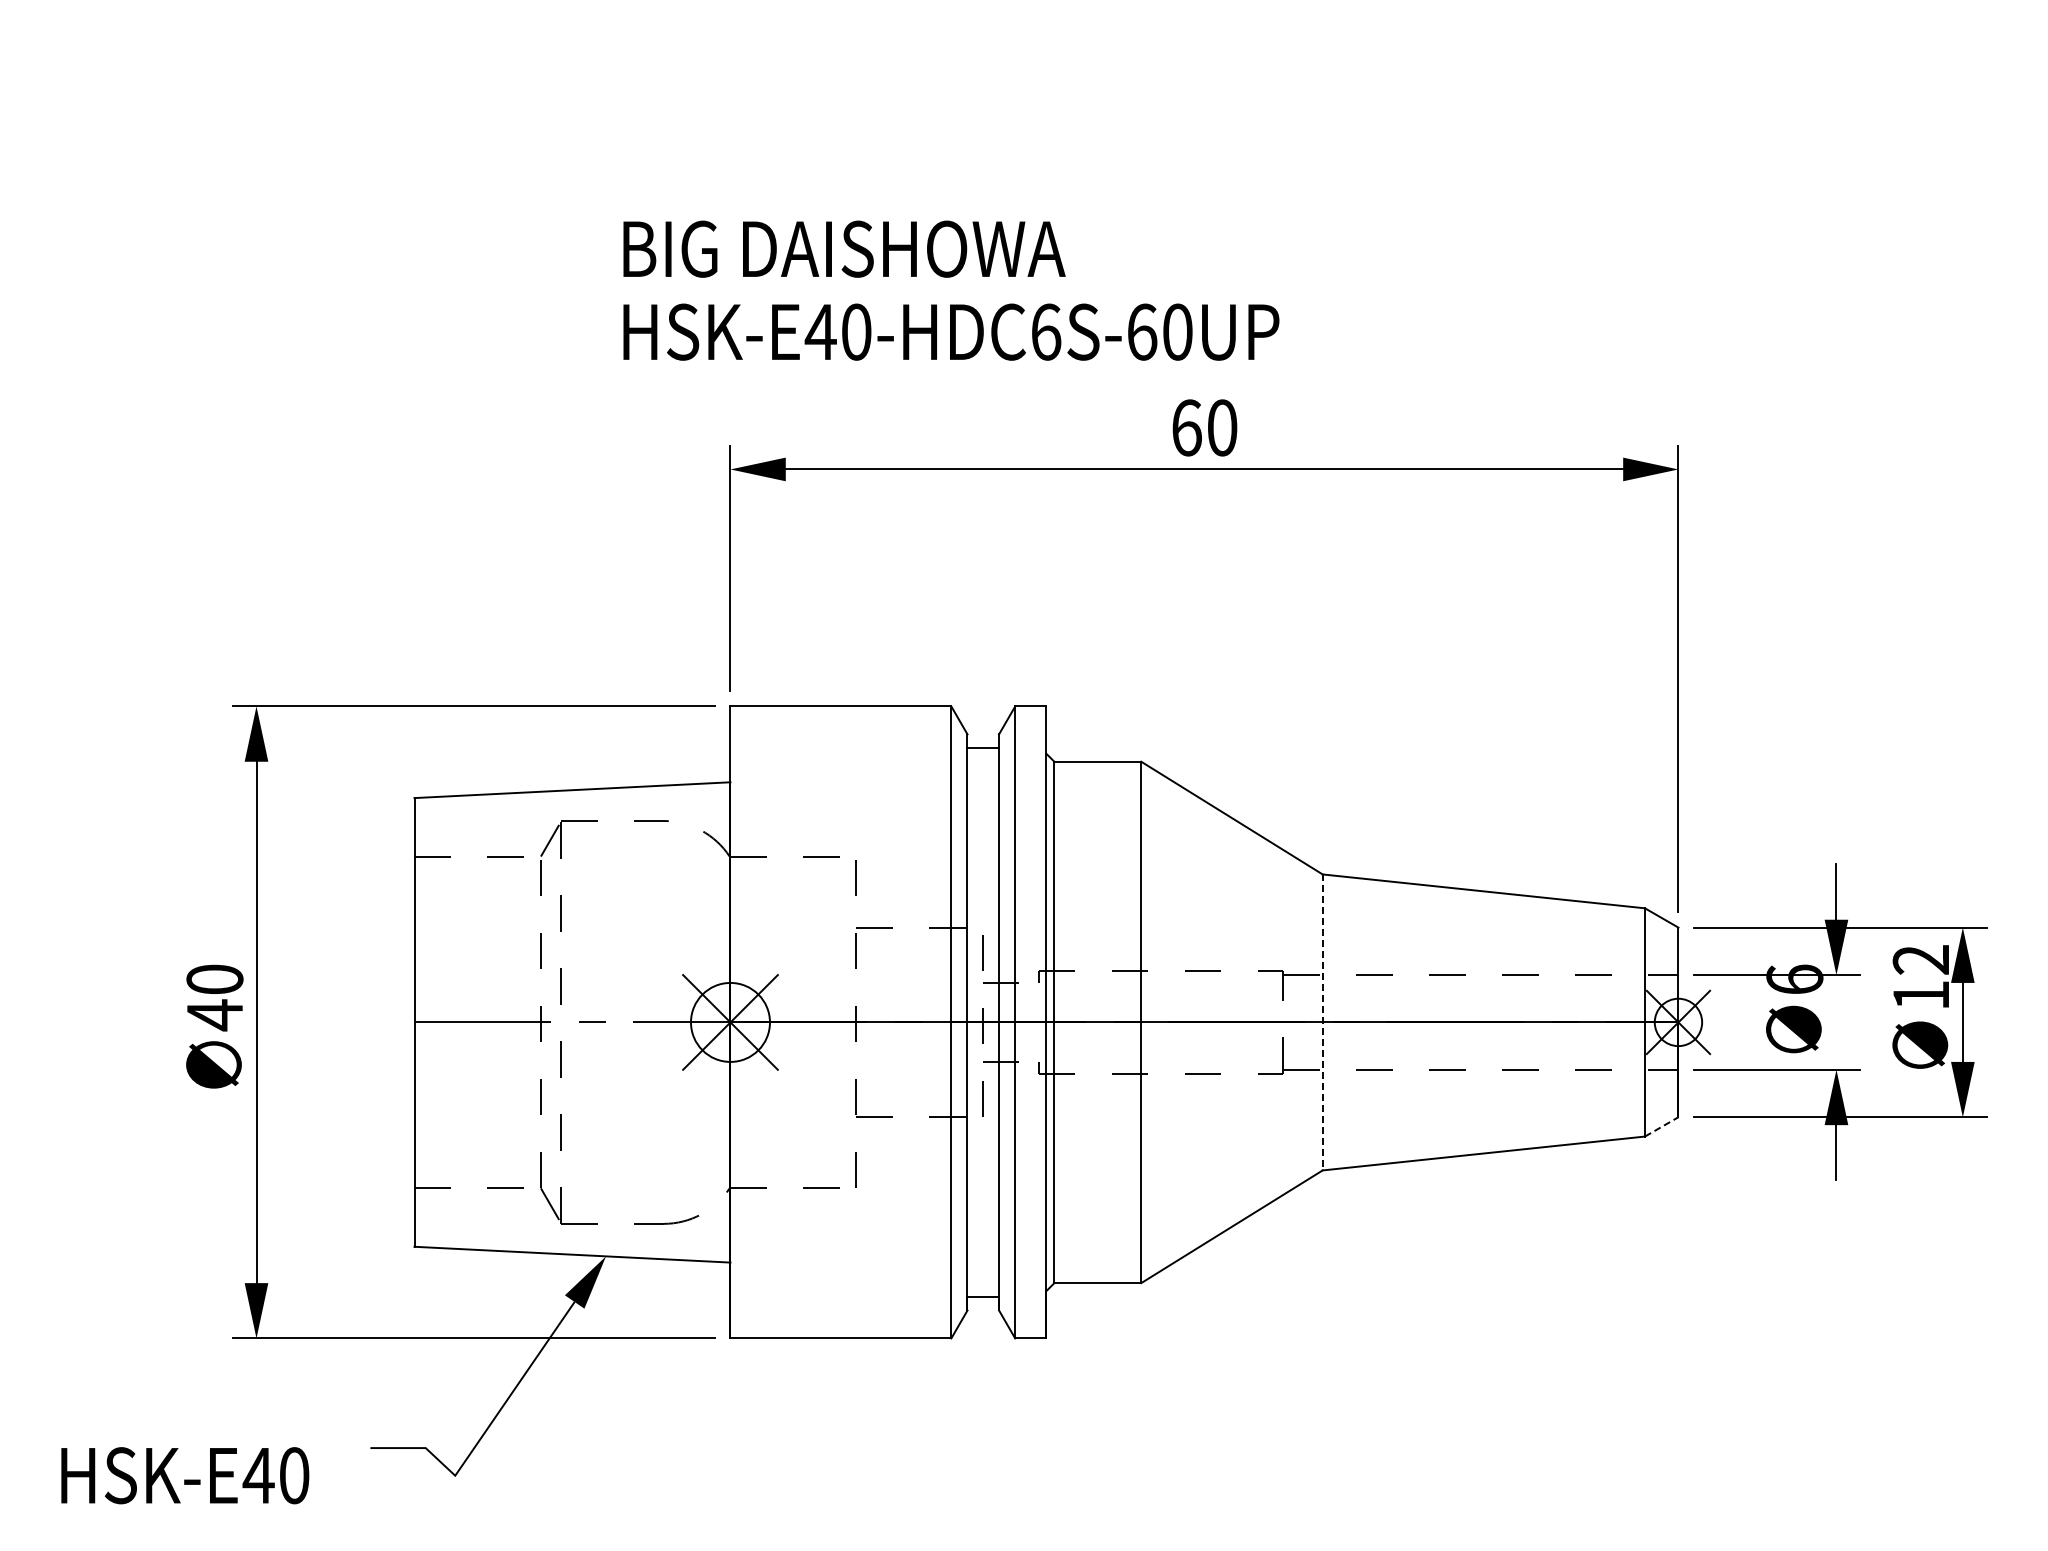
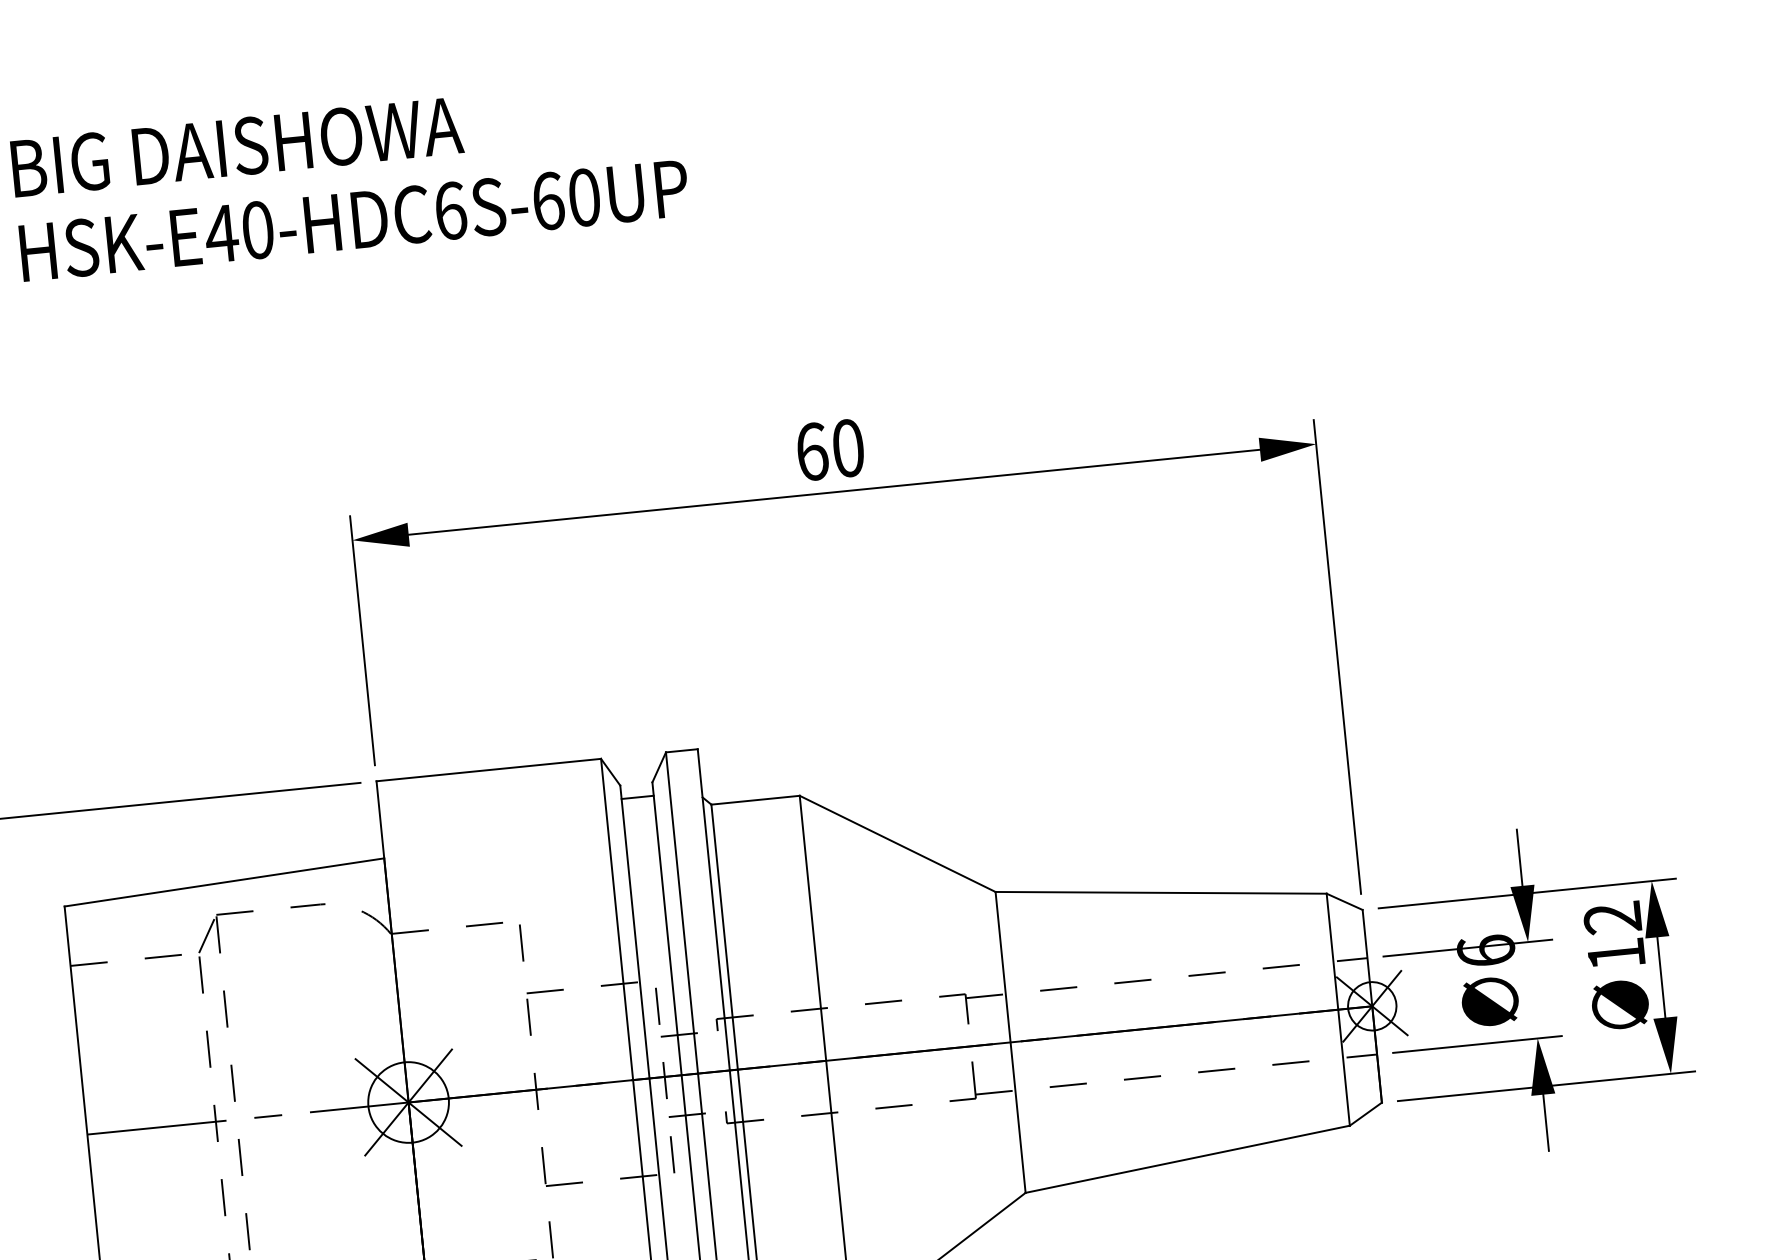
text: (951, 290) -> (350, 178), moved
line: (1322, 1022) -> (1010, 1042), dashed -> solid
line: (1662, 1126) -> (1366, 1113), dashed -> solid

